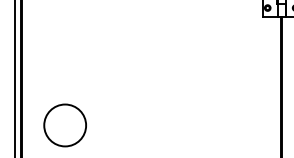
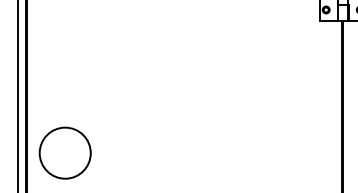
circle: (64, 124) -> (64, 152), moved

